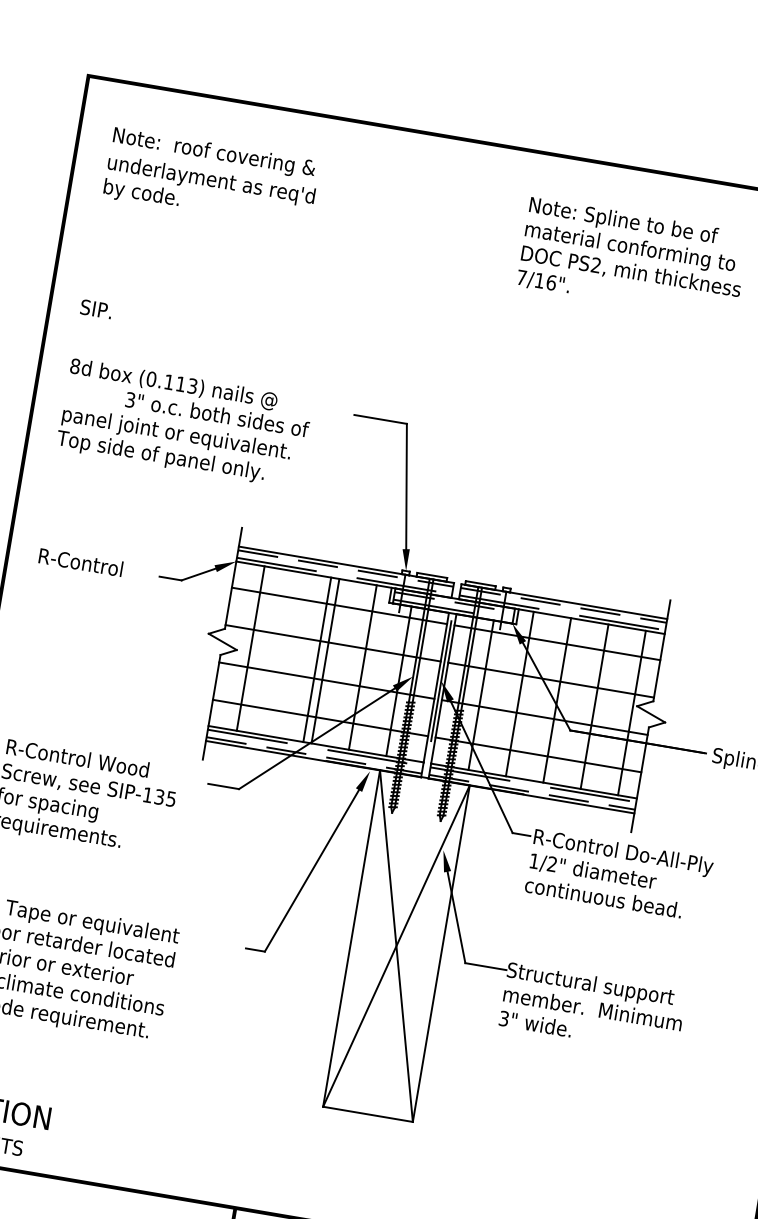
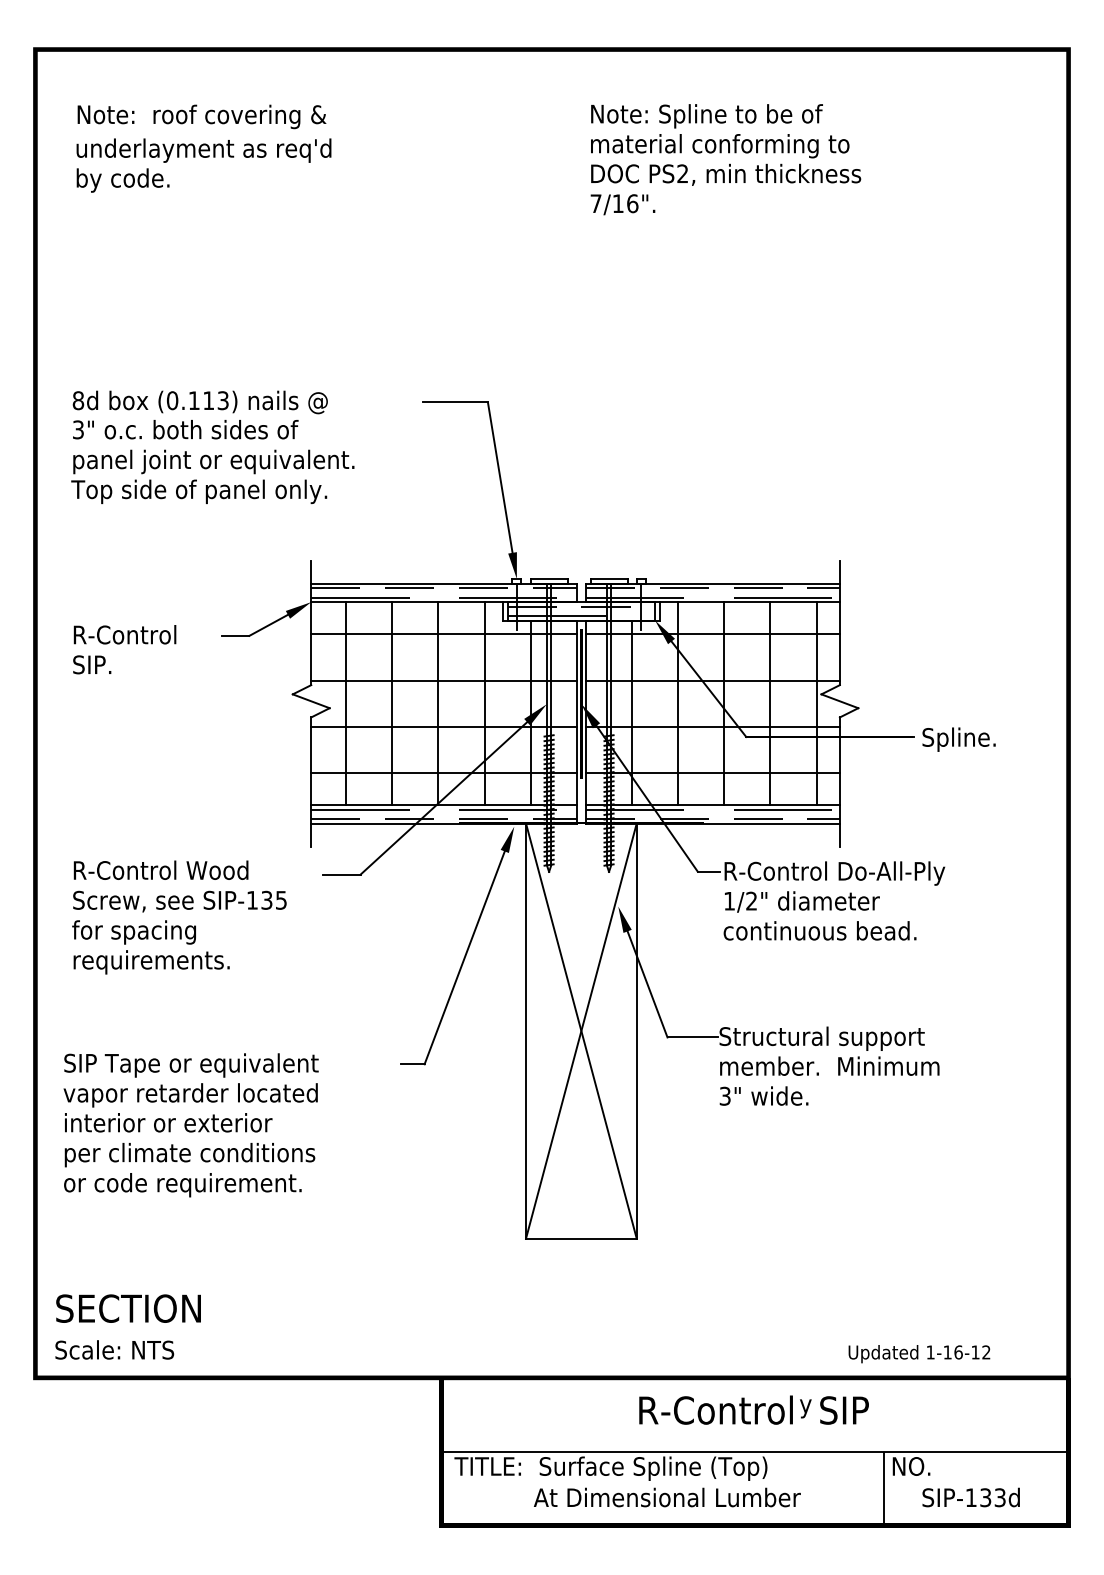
text: (96, 309) -> (92, 664), moved
text: (217, 414) -> (185, 429), moved
line: (317, 659) -> (392, 703), moved

